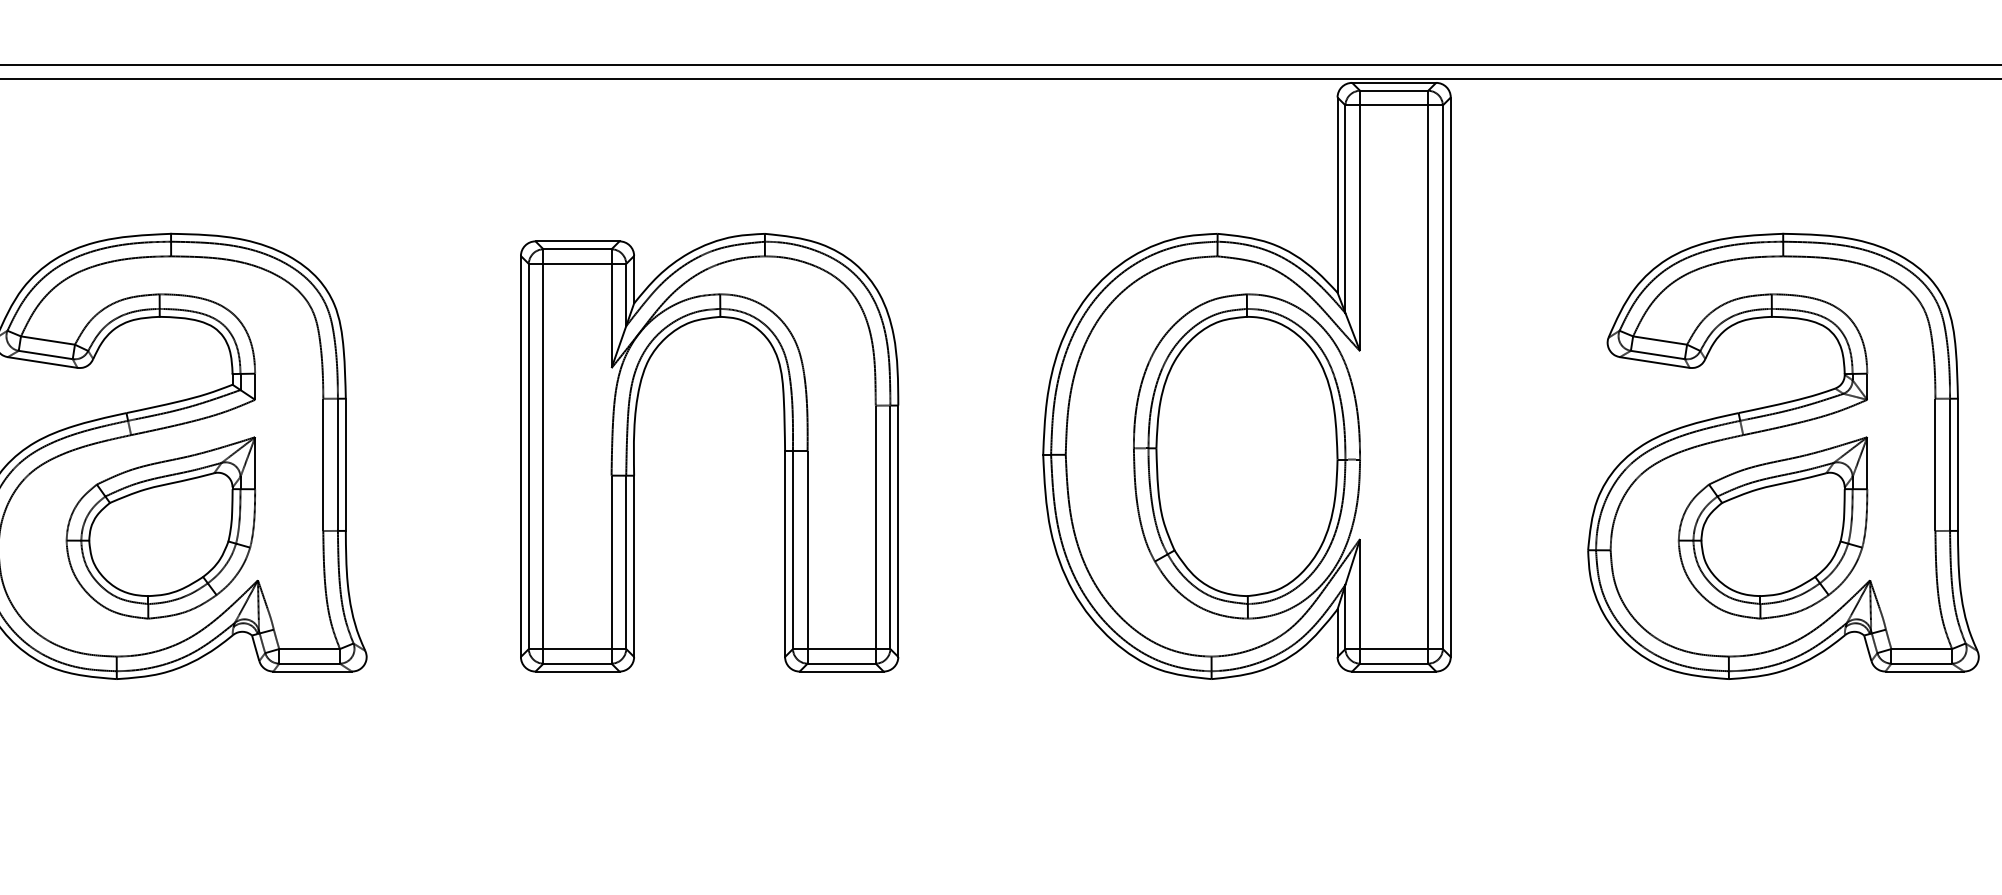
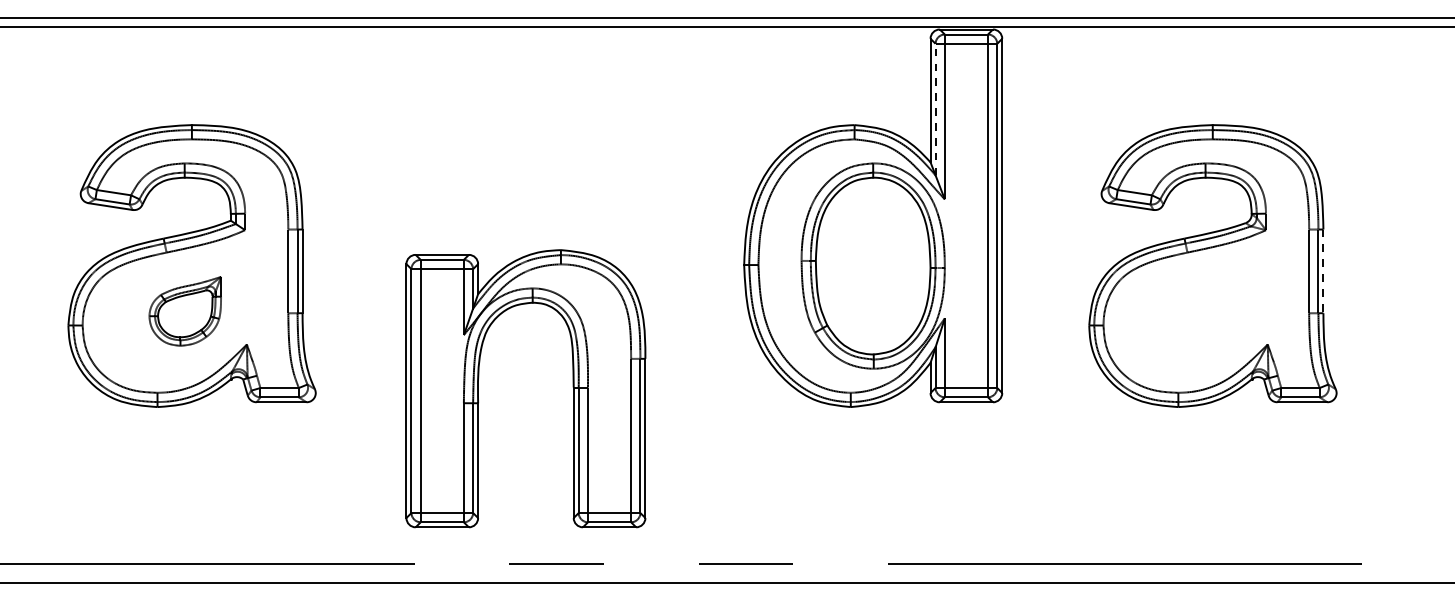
line: (1345, 209) -> (935, 109), solid -> dashed
part: (634, 452) -> (478, 388), moved
line: (1958, 465) -> (1323, 271), solid -> dashed
part: (159, 528) -> (184, 311), size x0.6
part: (1771, 528) -> (1205, 311), removed

